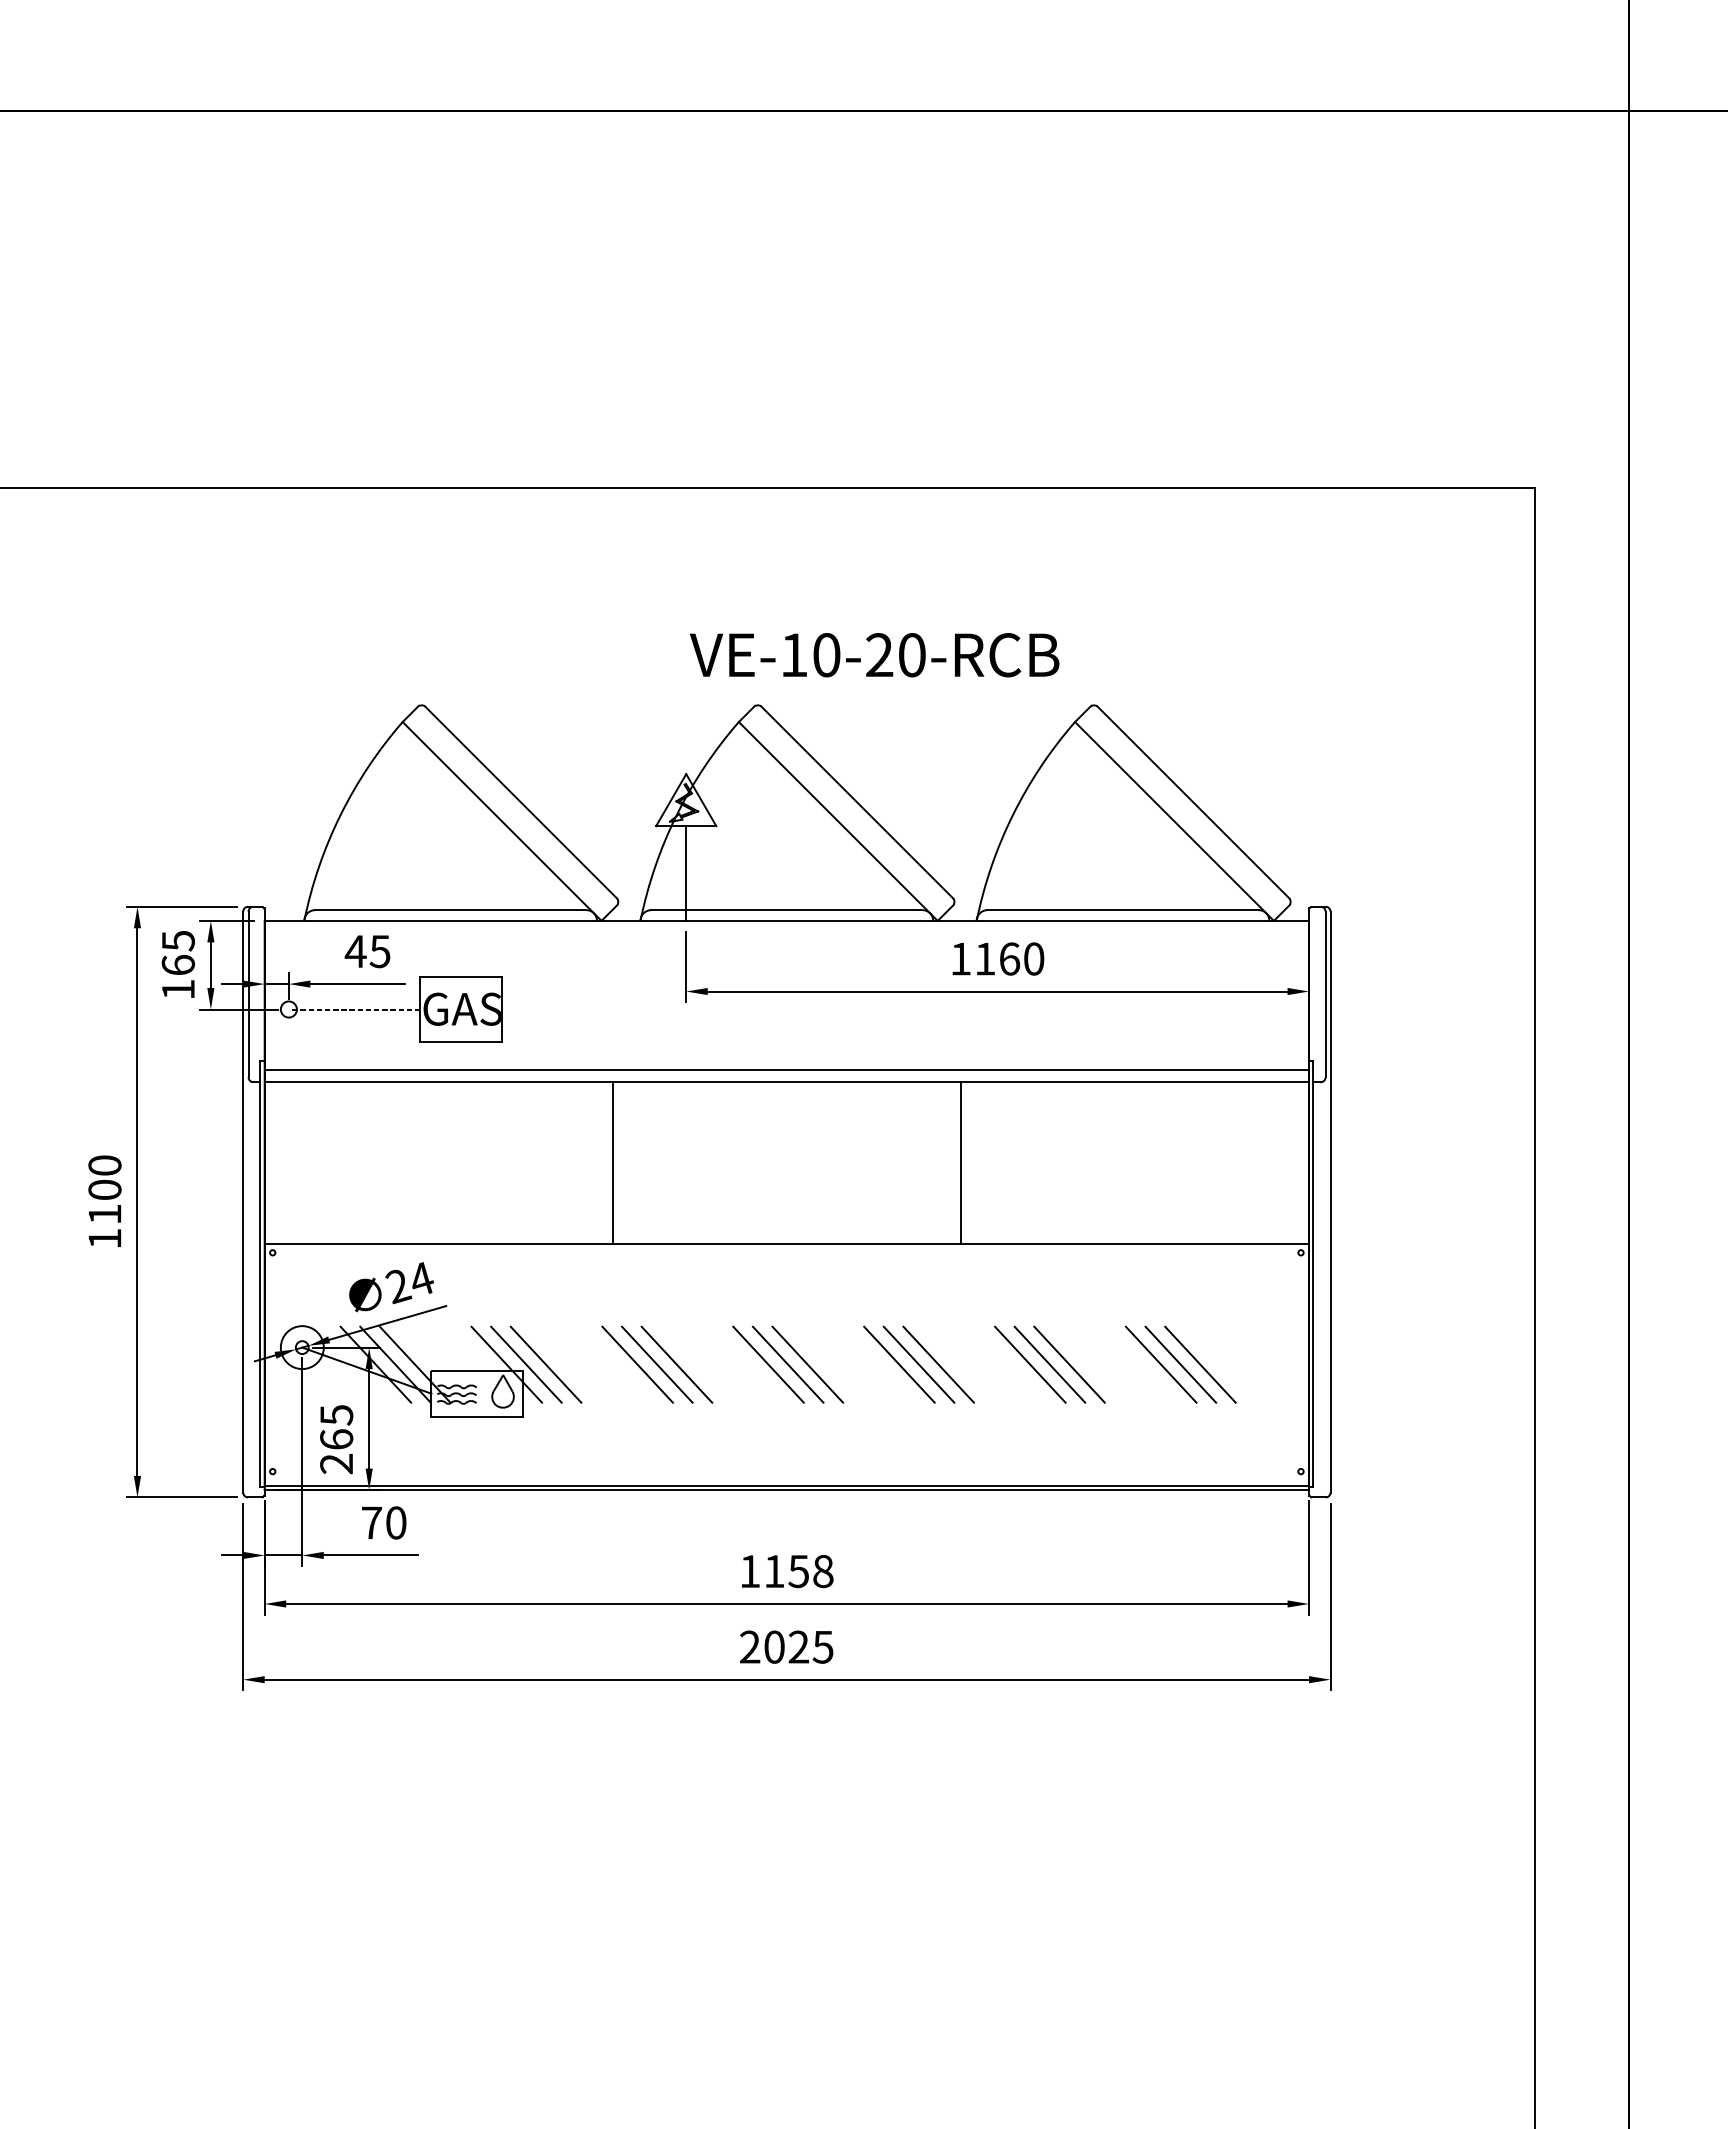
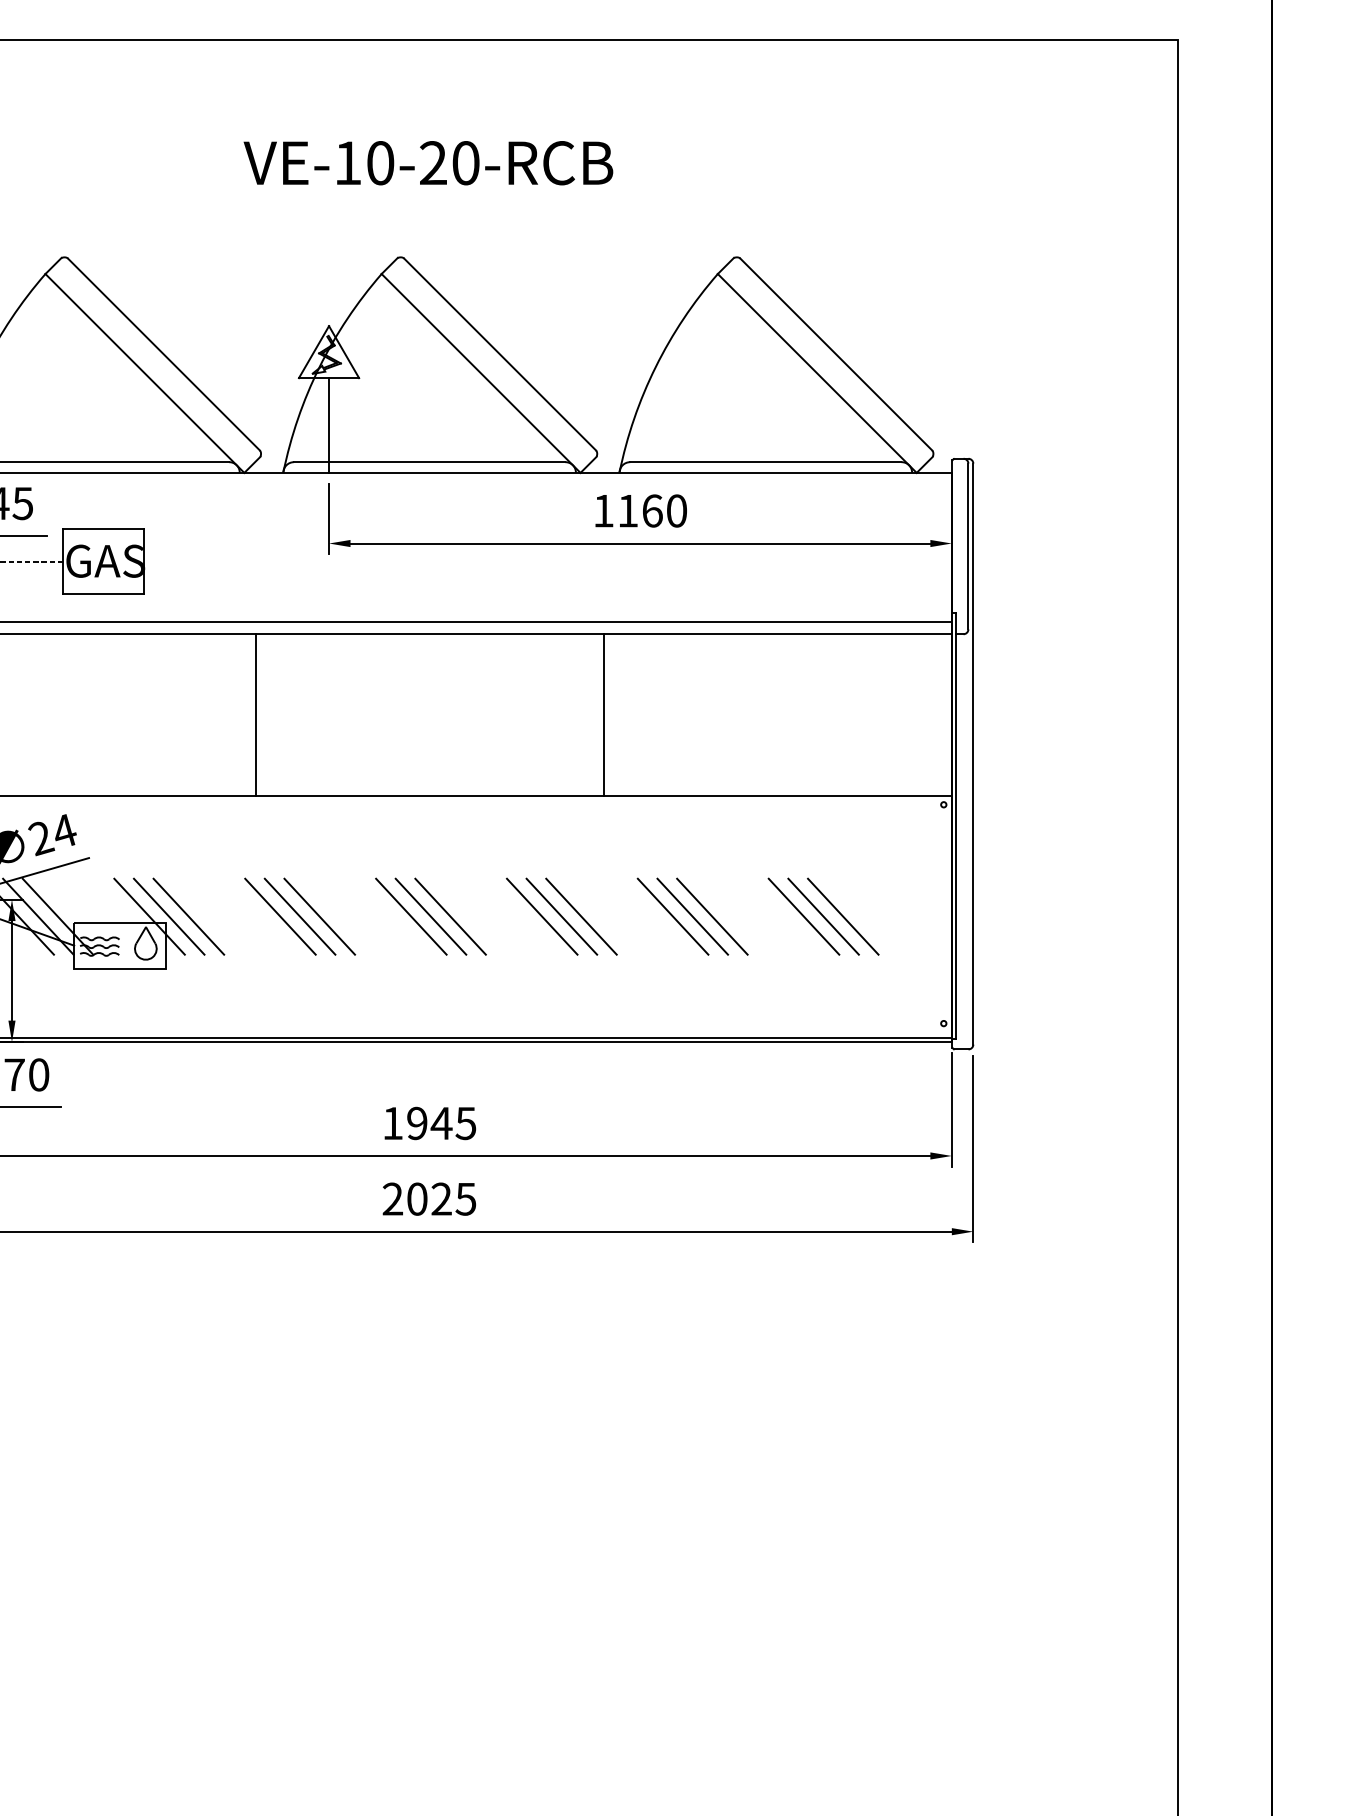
text: (874, 655) -> (428, 163), moved
text: (798, 1571) -> (441, 1123), 1158 -> 1945

